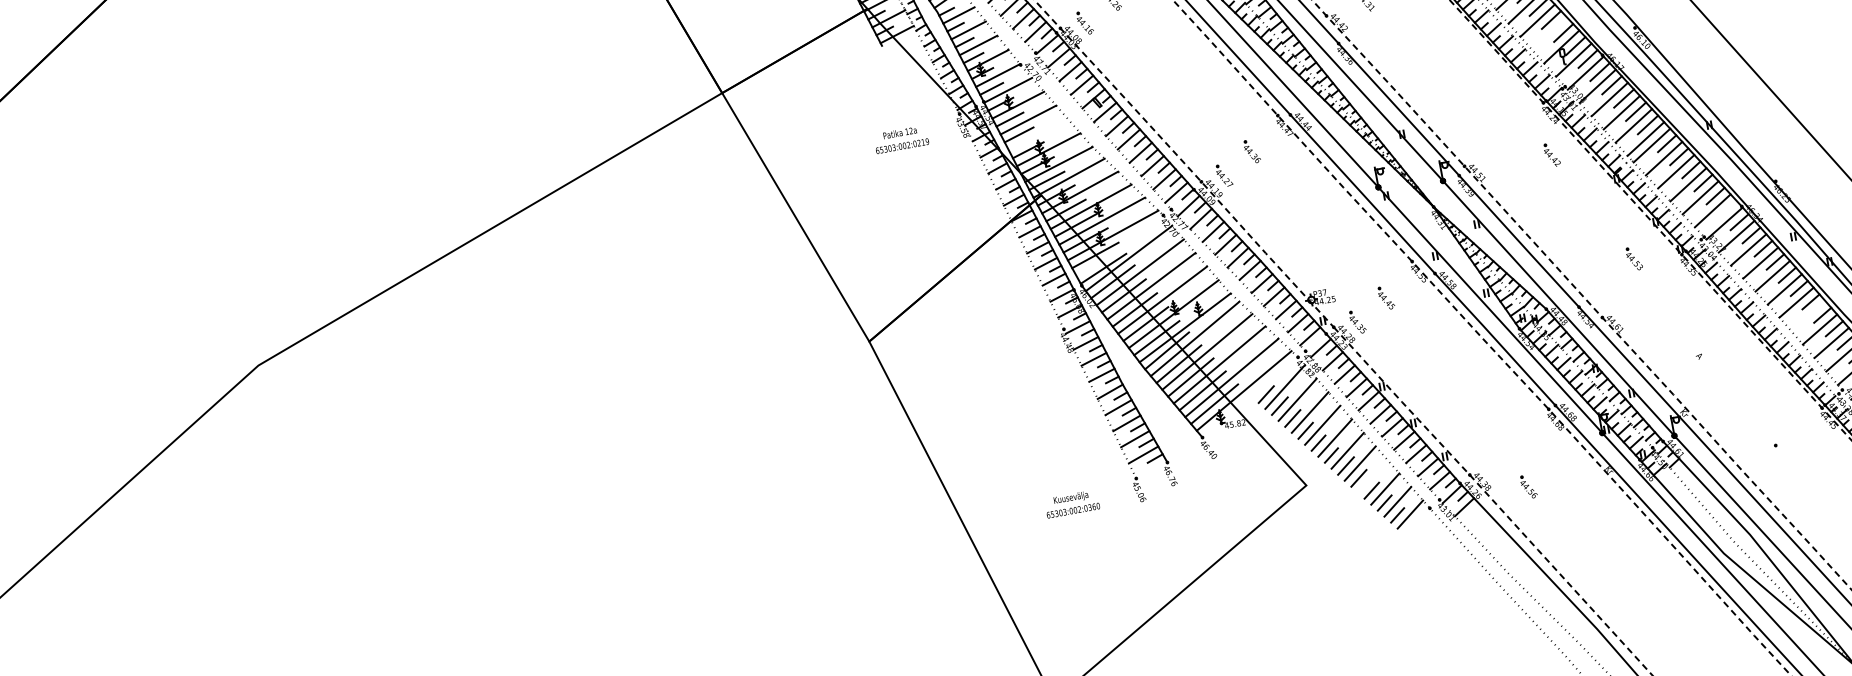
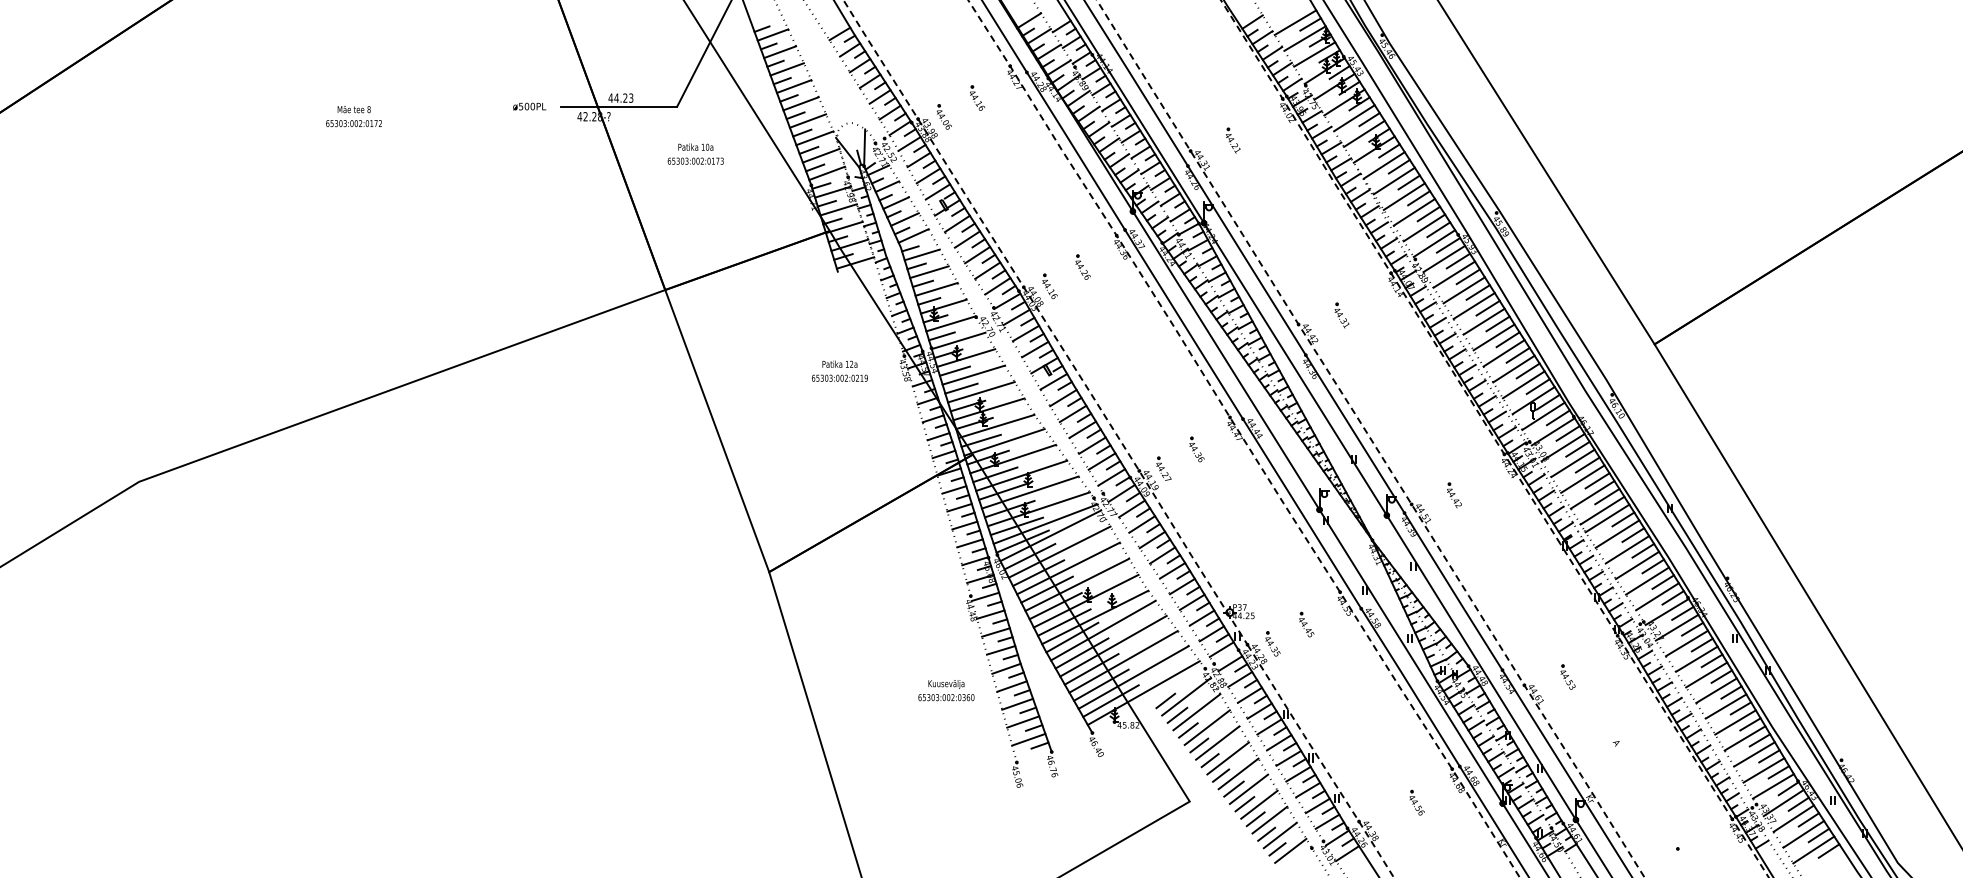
line: (1549, 33) -> (1523, 384), added
line: (1038, 135) -> (981, 392), added
part: (1552, 155) -> (1454, 495), moved
line: (1727, 208) -> (1672, 597), added
line: (1121, 247) -> (1045, 523), added
part: (1633, 258) -> (1567, 676), moved
line: (1808, 316) -> (1735, 722), added
line: (1372, 476) -> (1259, 804), added
part: (1528, 486) -> (1416, 802), moved
text: (1072, 503) -> (946, 690), moved

